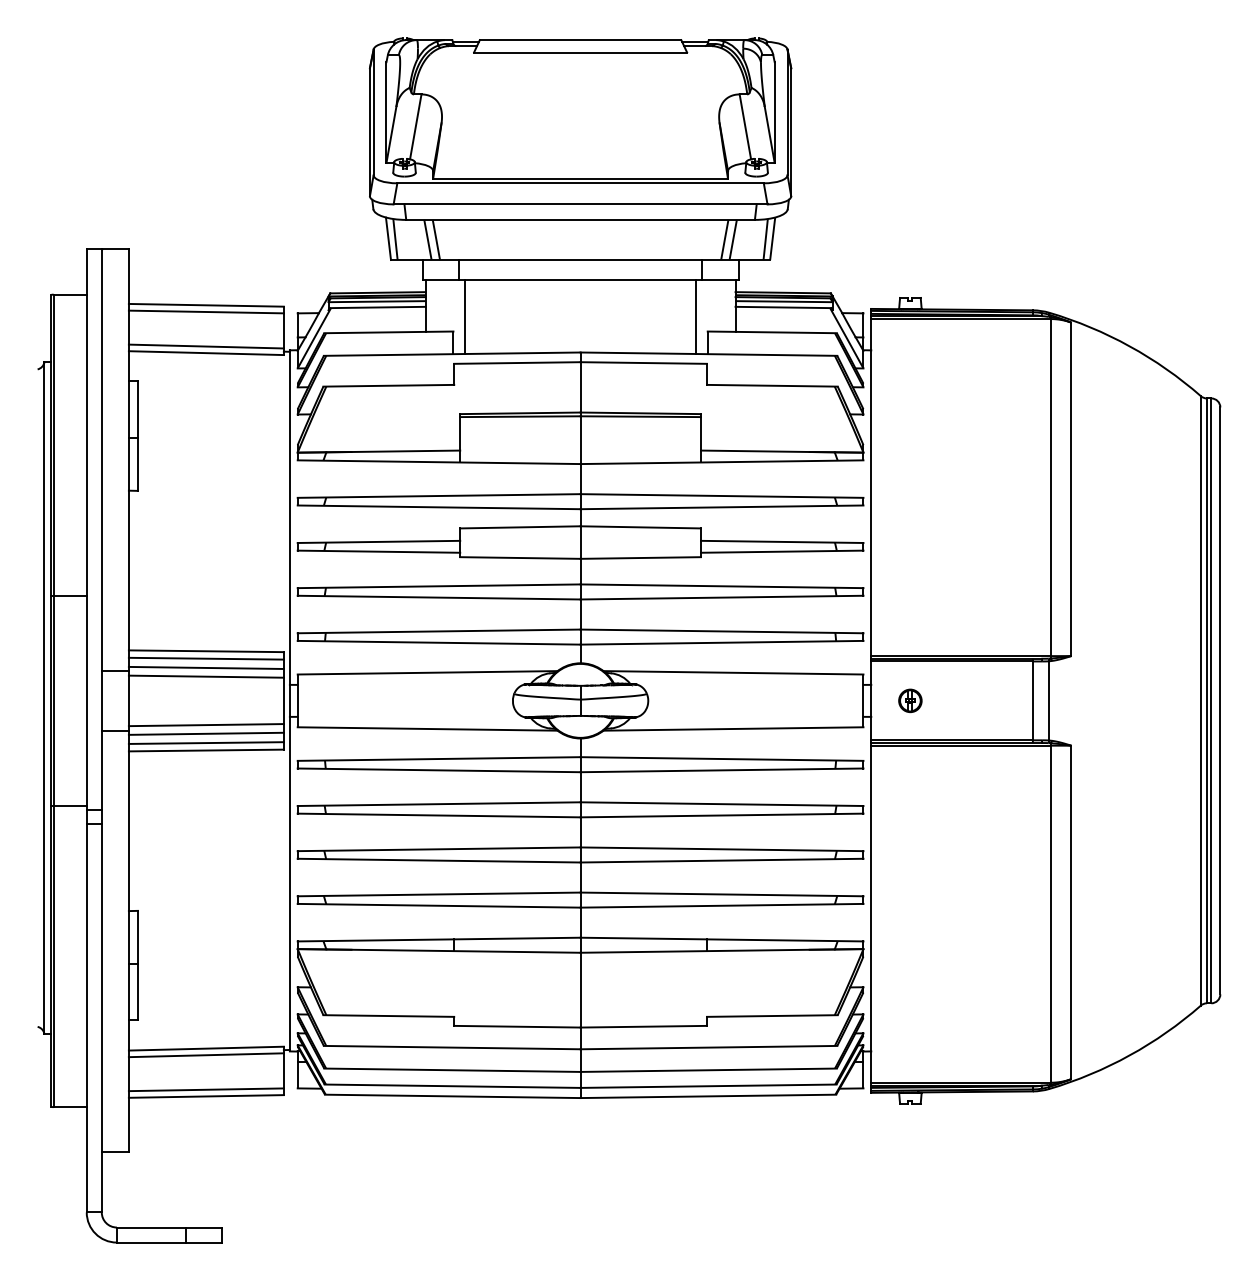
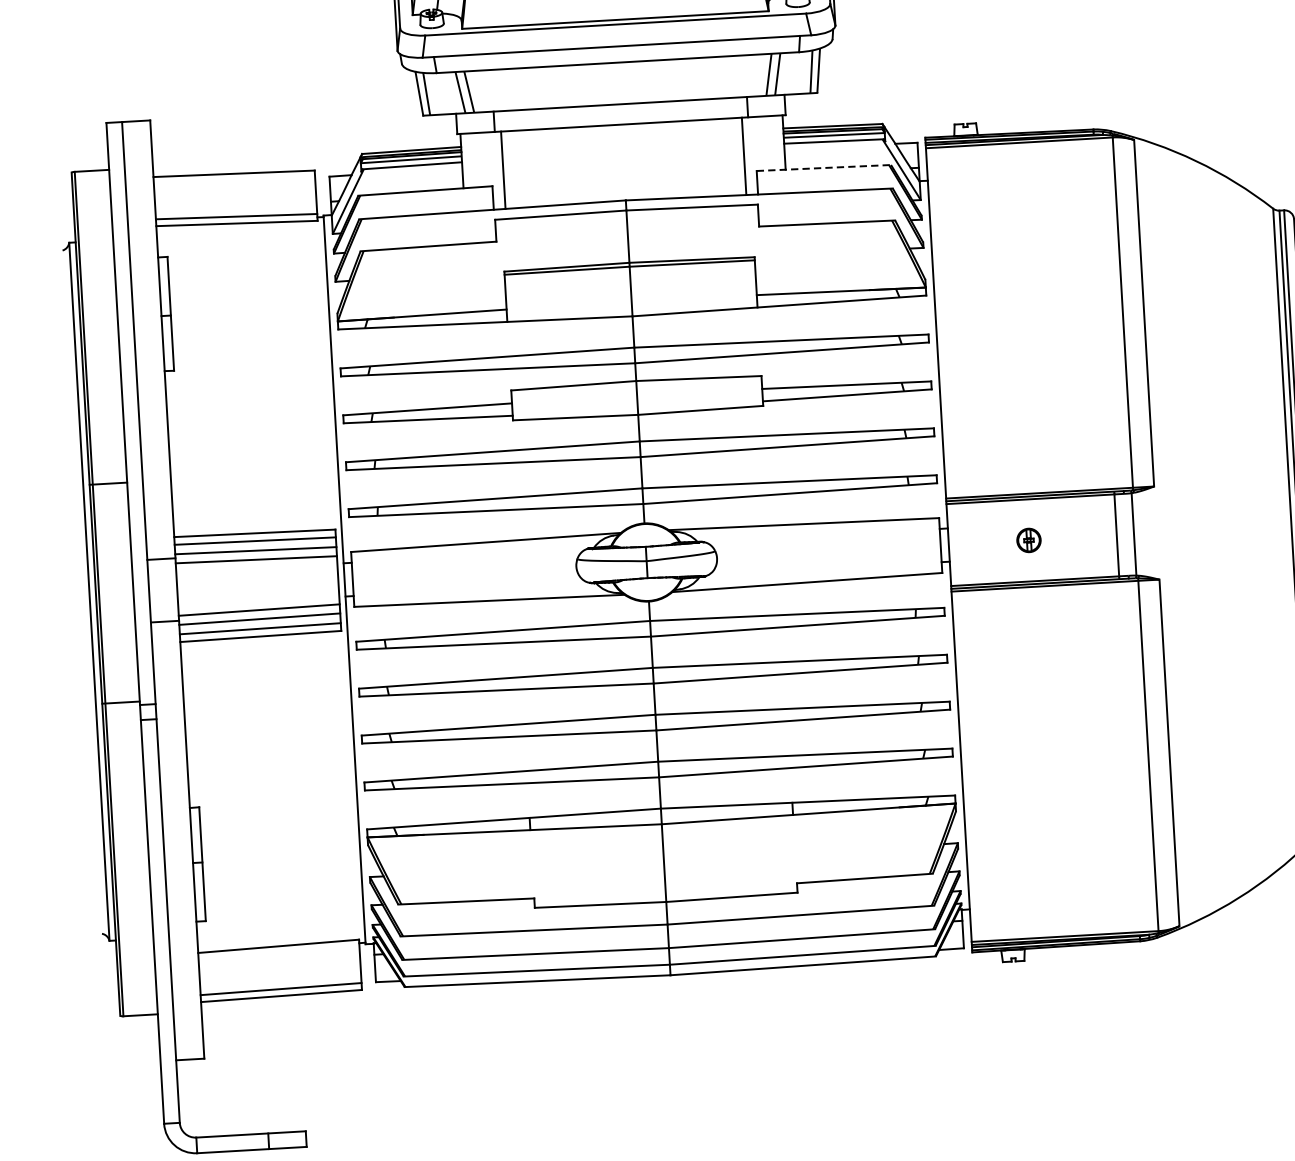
line: (205, 311) -> (233, 180), removed
line: (772, 332) -> (824, 168), solid -> dashed
part: (910, 700) -> (1029, 540), moved
line: (205, 1055) -> (278, 953), removed

